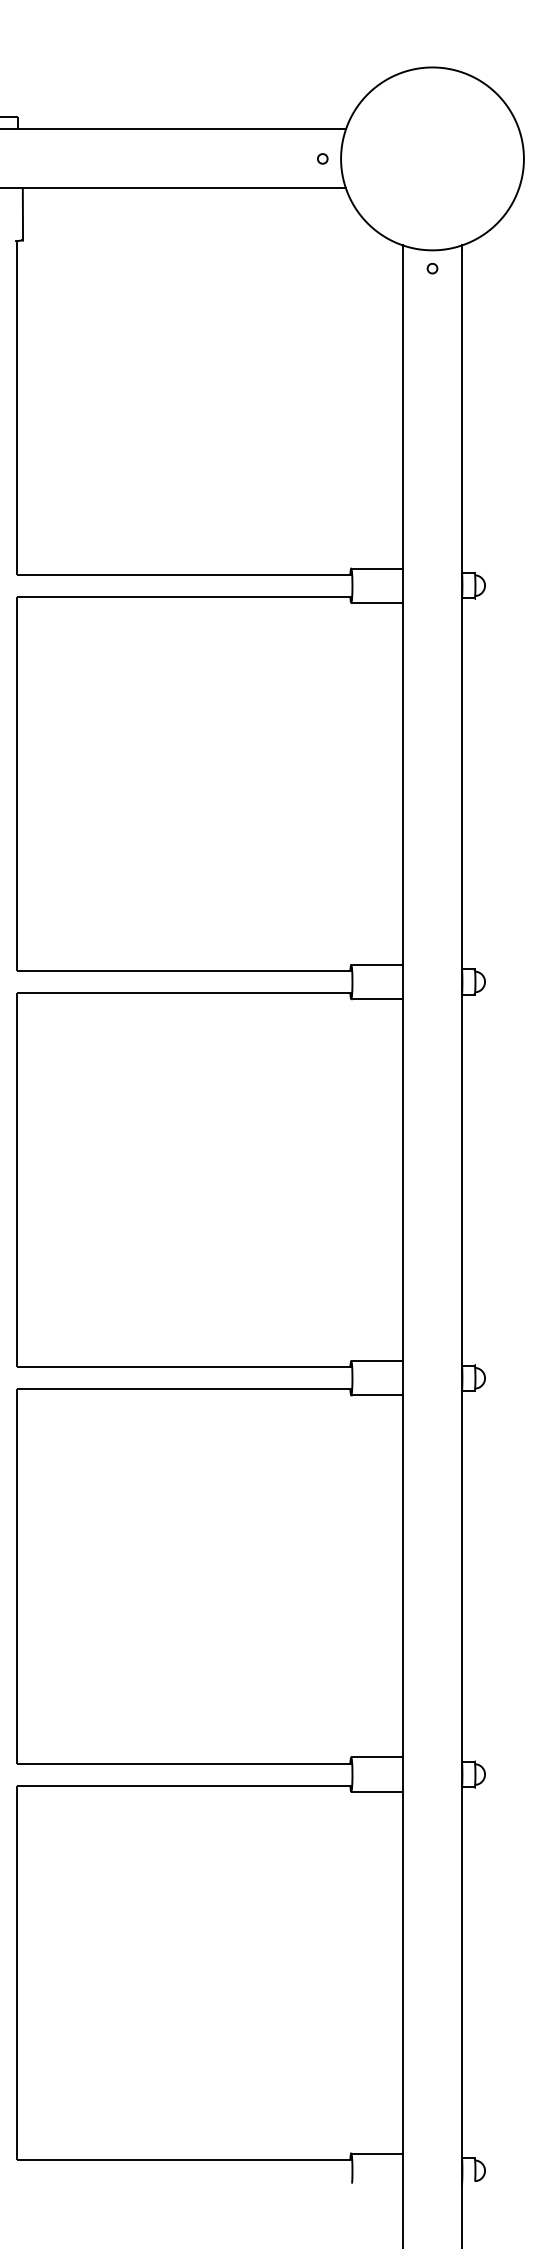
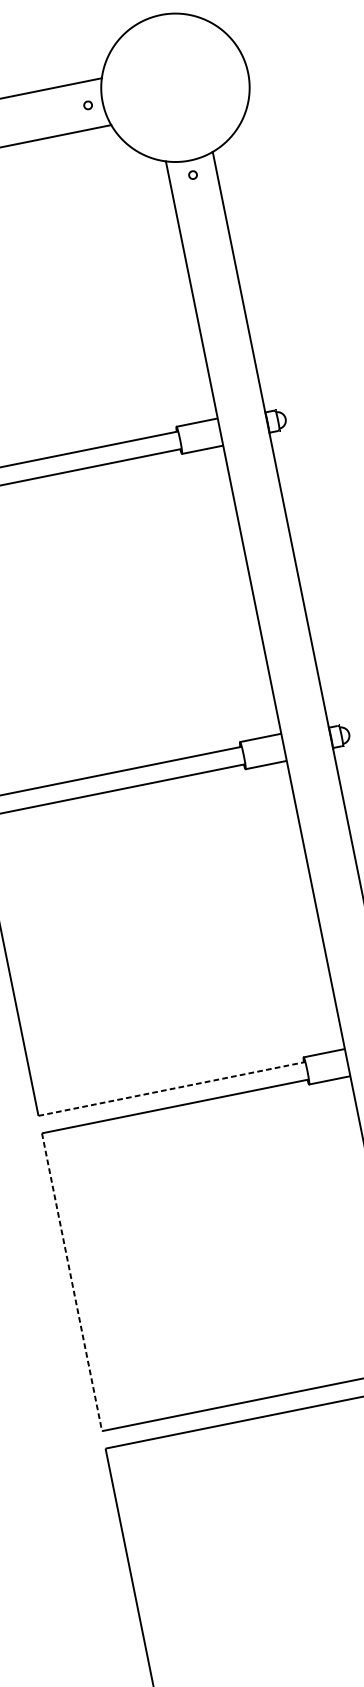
line: (184, 1367) -> (172, 1089), solid -> dashed
line: (16, 1576) -> (71, 1282), solid -> dashed

